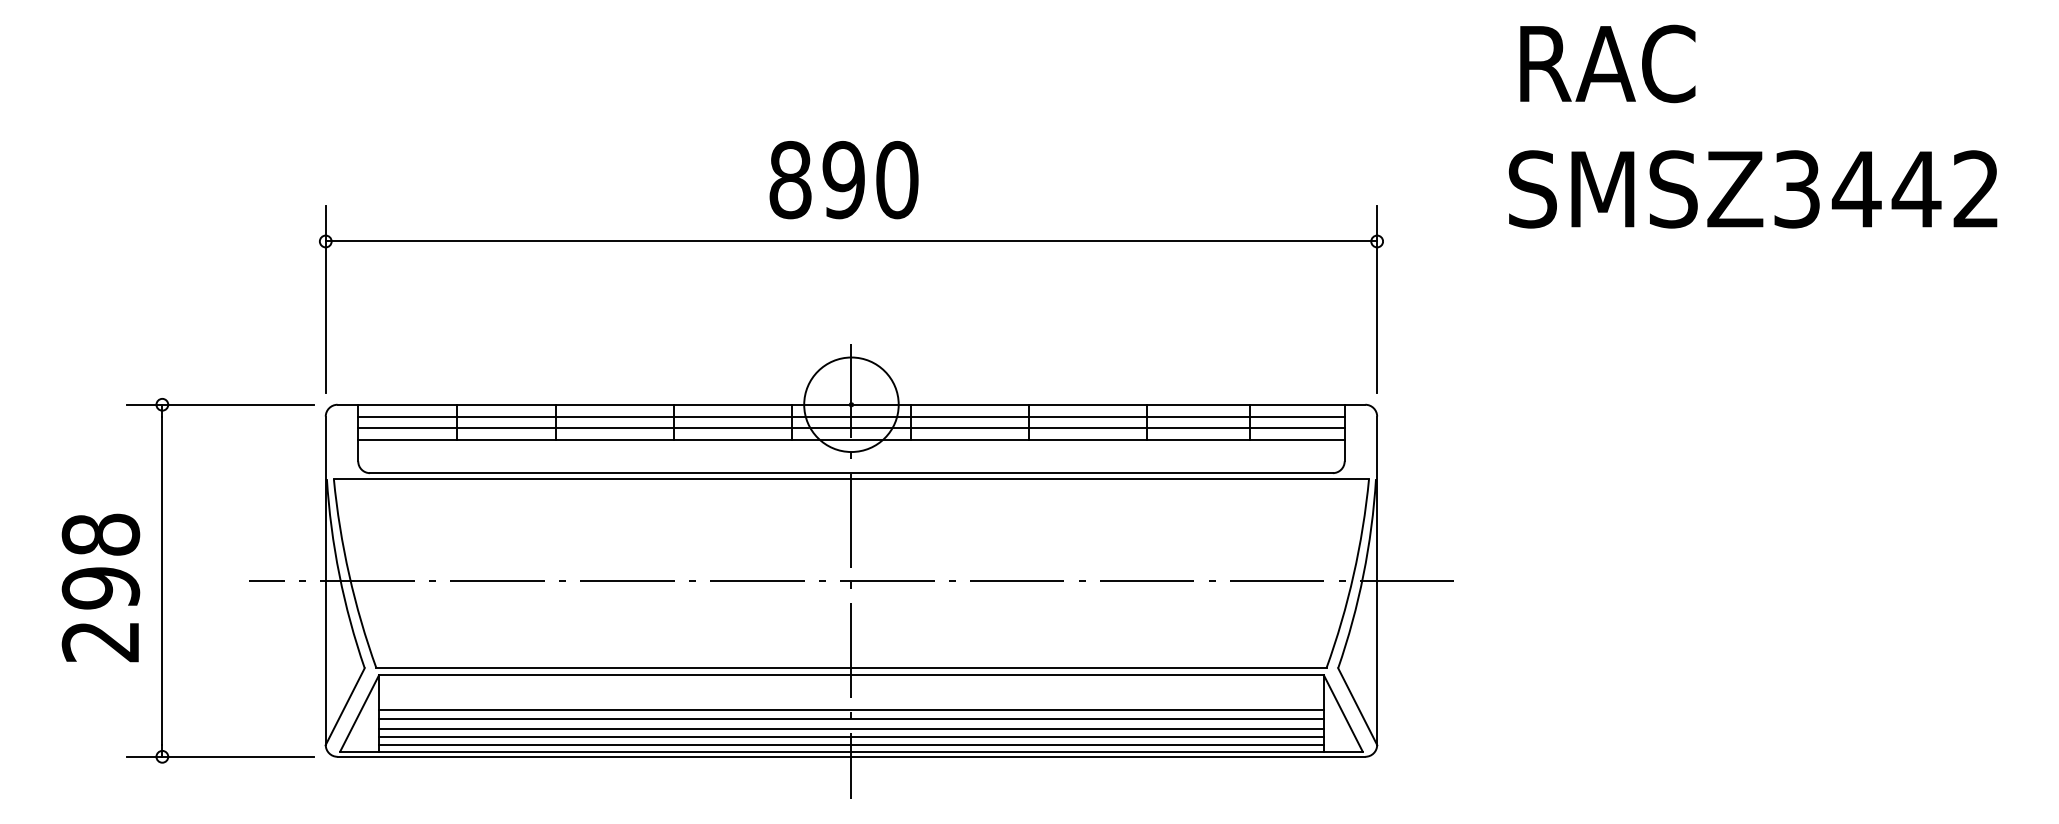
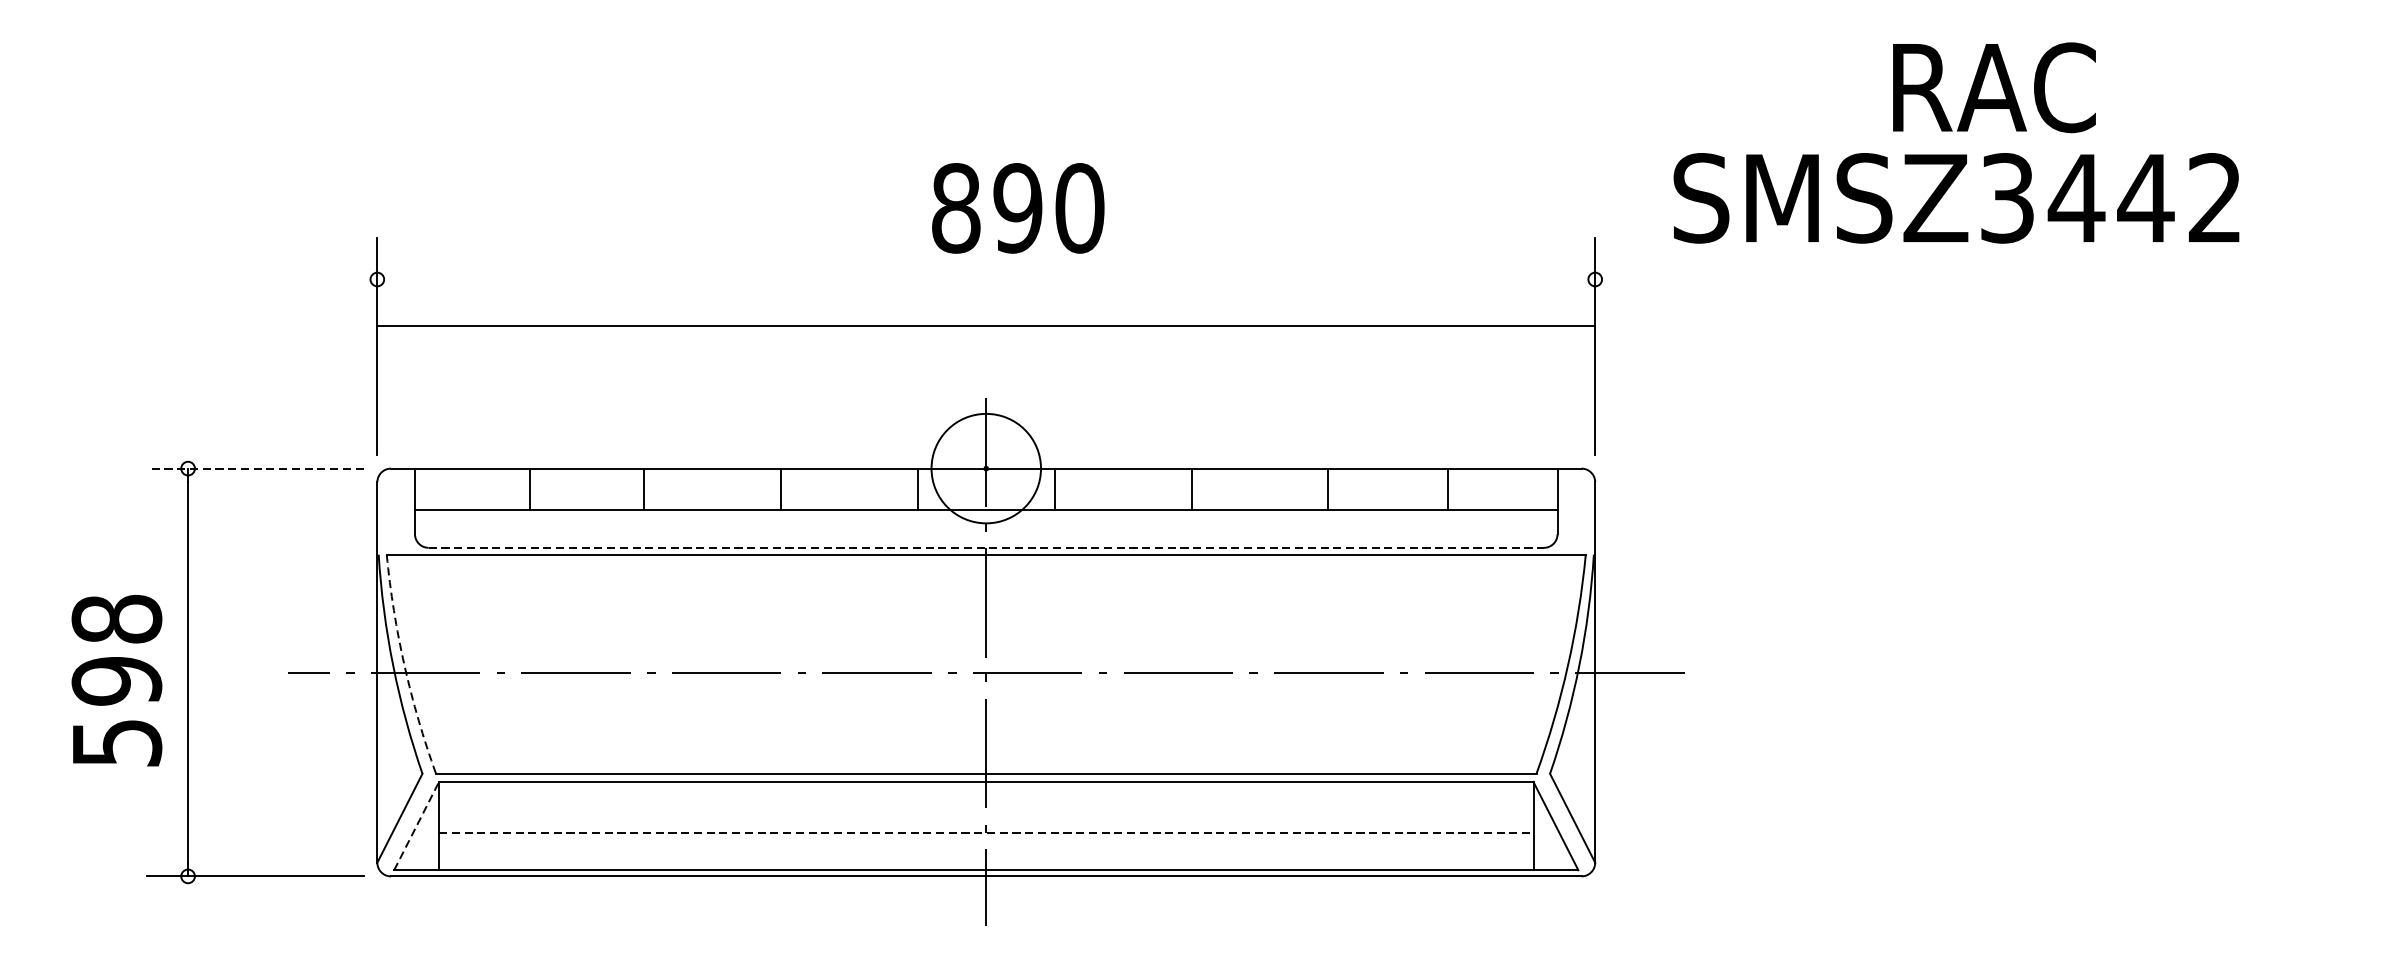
text: (1607, 63) -> (1994, 87), moved
text: (843, 180) -> (1017, 208), moved
text: (1753, 189) -> (1956, 198), moved
line: (851, 241) -> (986, 325), moved
line: (220, 404) -> (255, 468), solid -> dashed
line: (851, 416) -> (986, 482), removed
line: (851, 428) -> (986, 496), removed
line: (851, 473) -> (986, 548), solid -> dashed
arc: (349, 574) -> (404, 665), solid -> dashed
text: (100, 642) -> (116, 743), 298 -> 598
line: (851, 709) -> (986, 821), removed
line: (359, 713) -> (416, 826), solid -> dashed
line: (851, 719) -> (986, 833), solid -> dashed
line: (851, 728) -> (986, 843), removed
line: (851, 736) -> (986, 852), removed
line: (851, 744) -> (986, 862), removed

